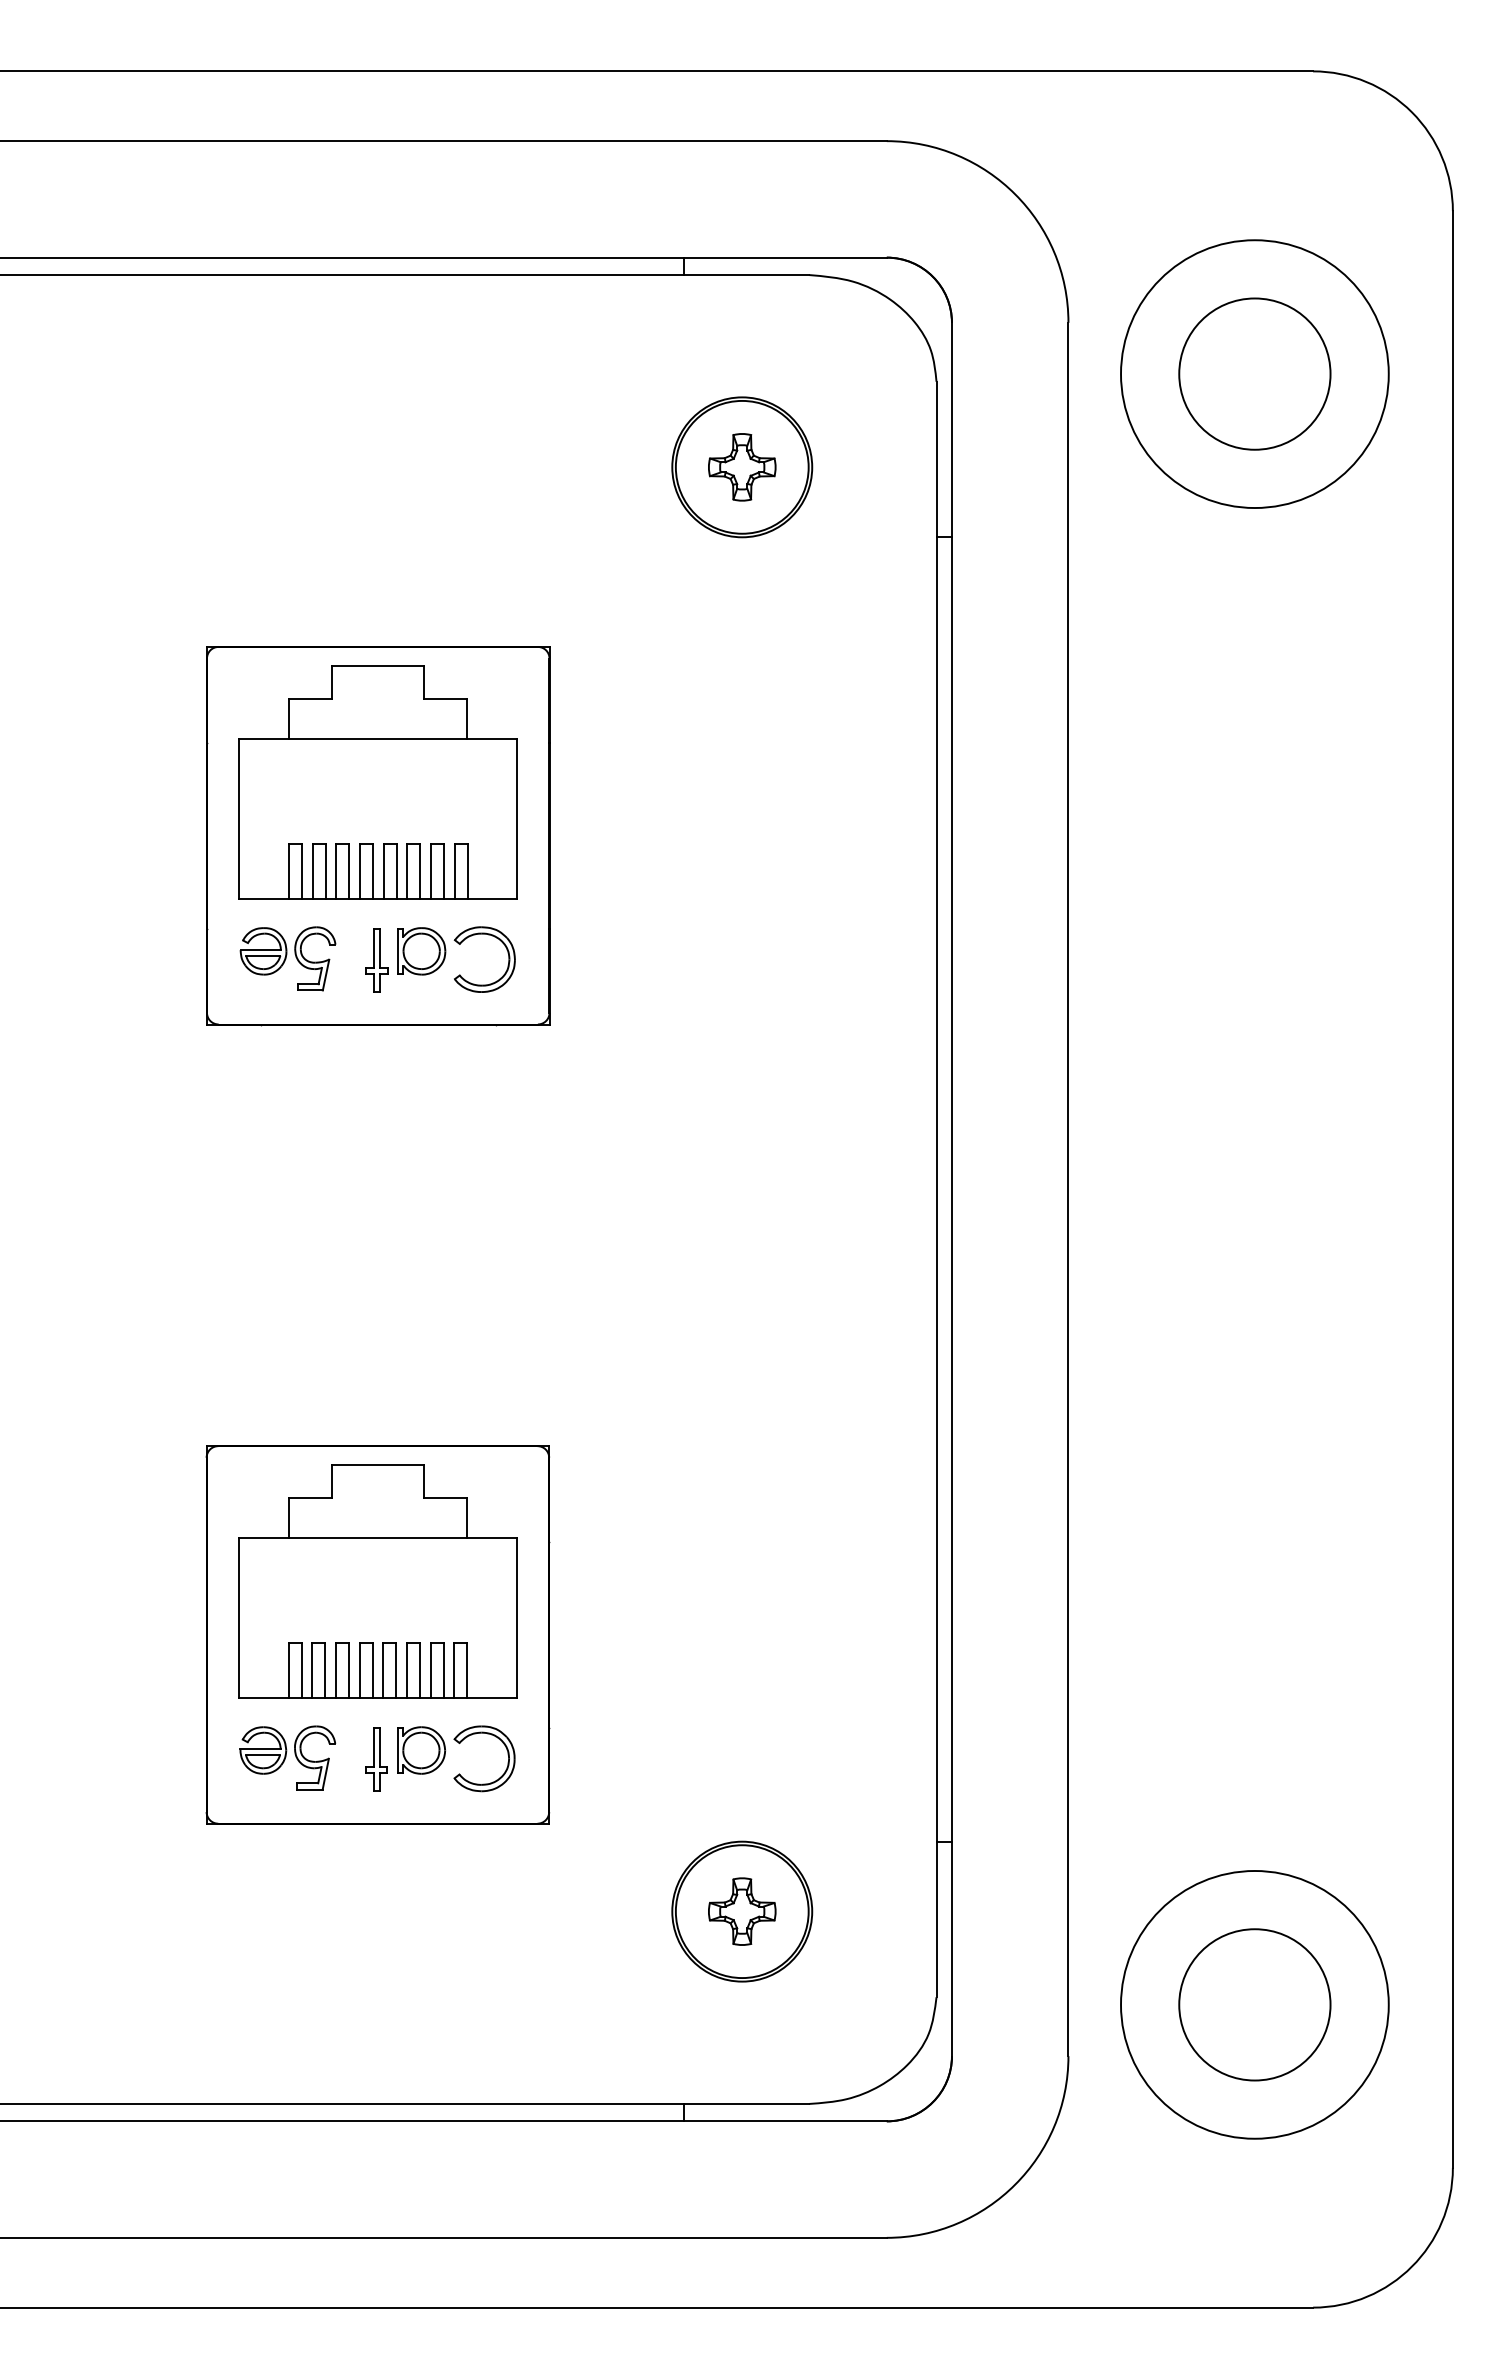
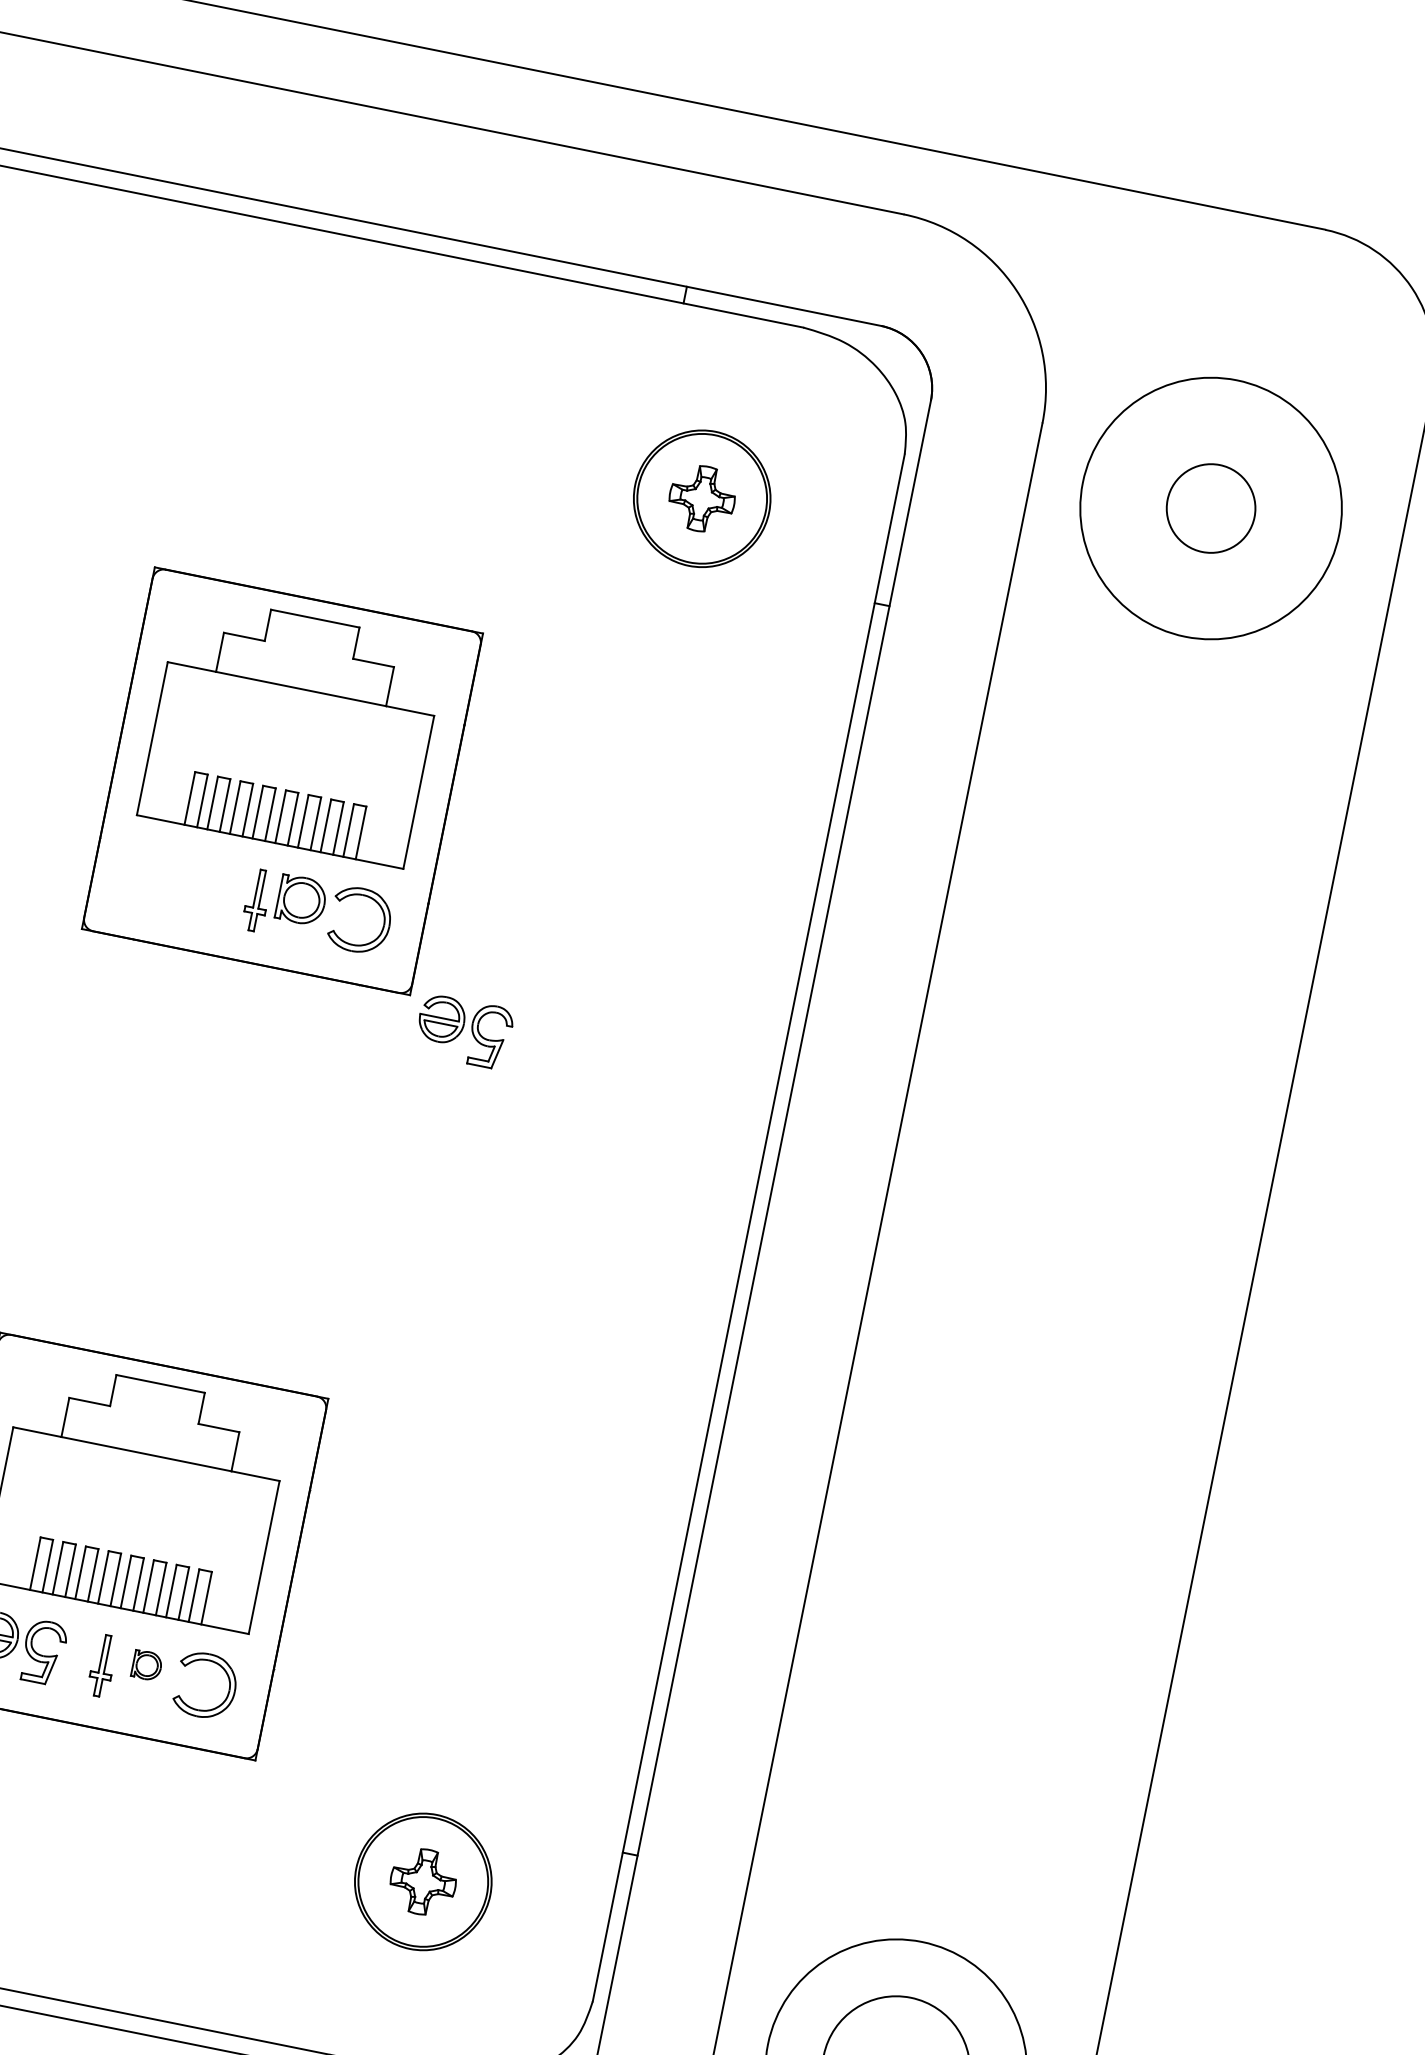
circle: (1254, 373) -> (1210, 507), size x0.6
part: (287, 958) -> (463, 1030), moved
part: (421, 1750) -> (147, 1665), size x0.6

